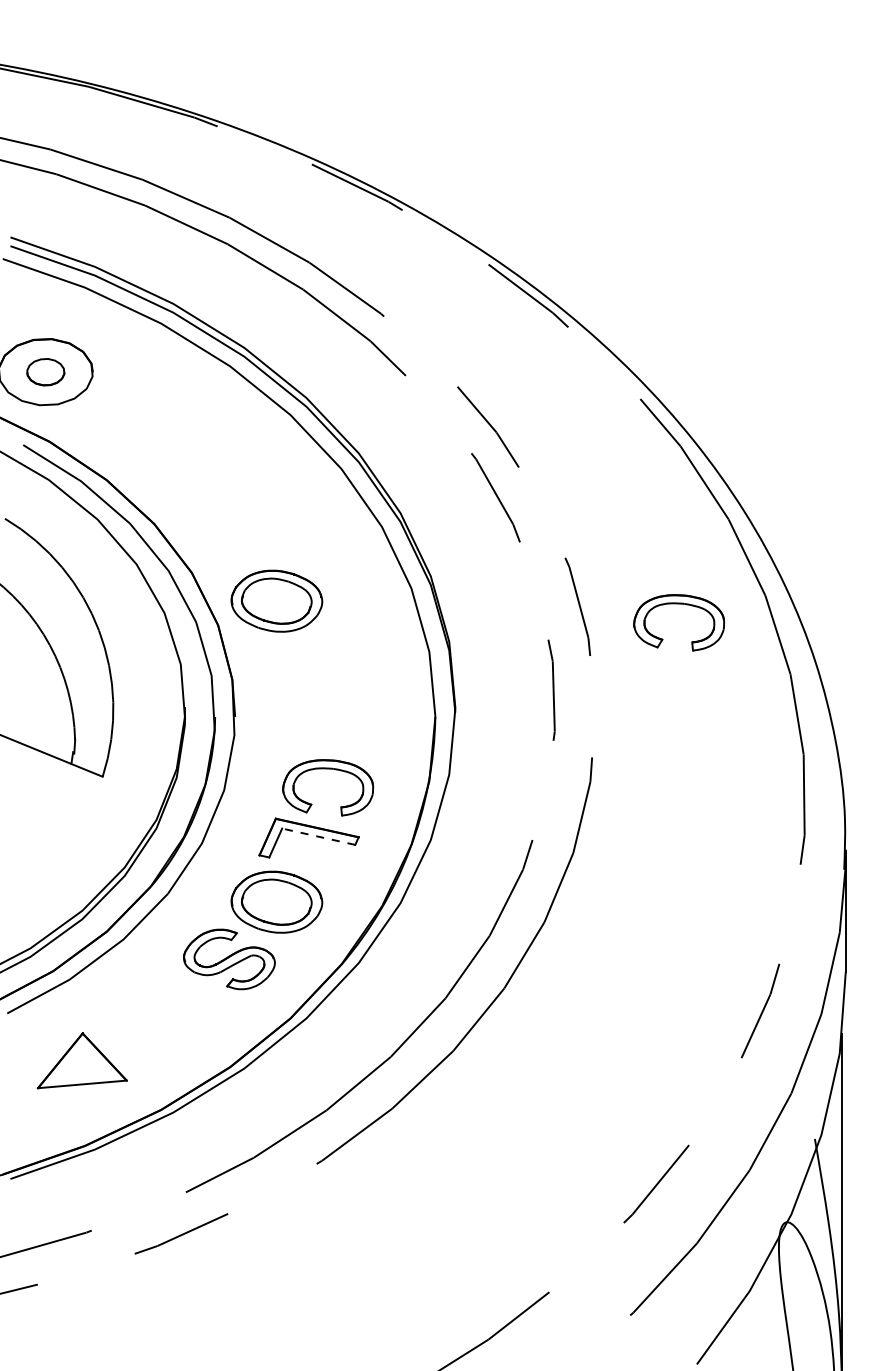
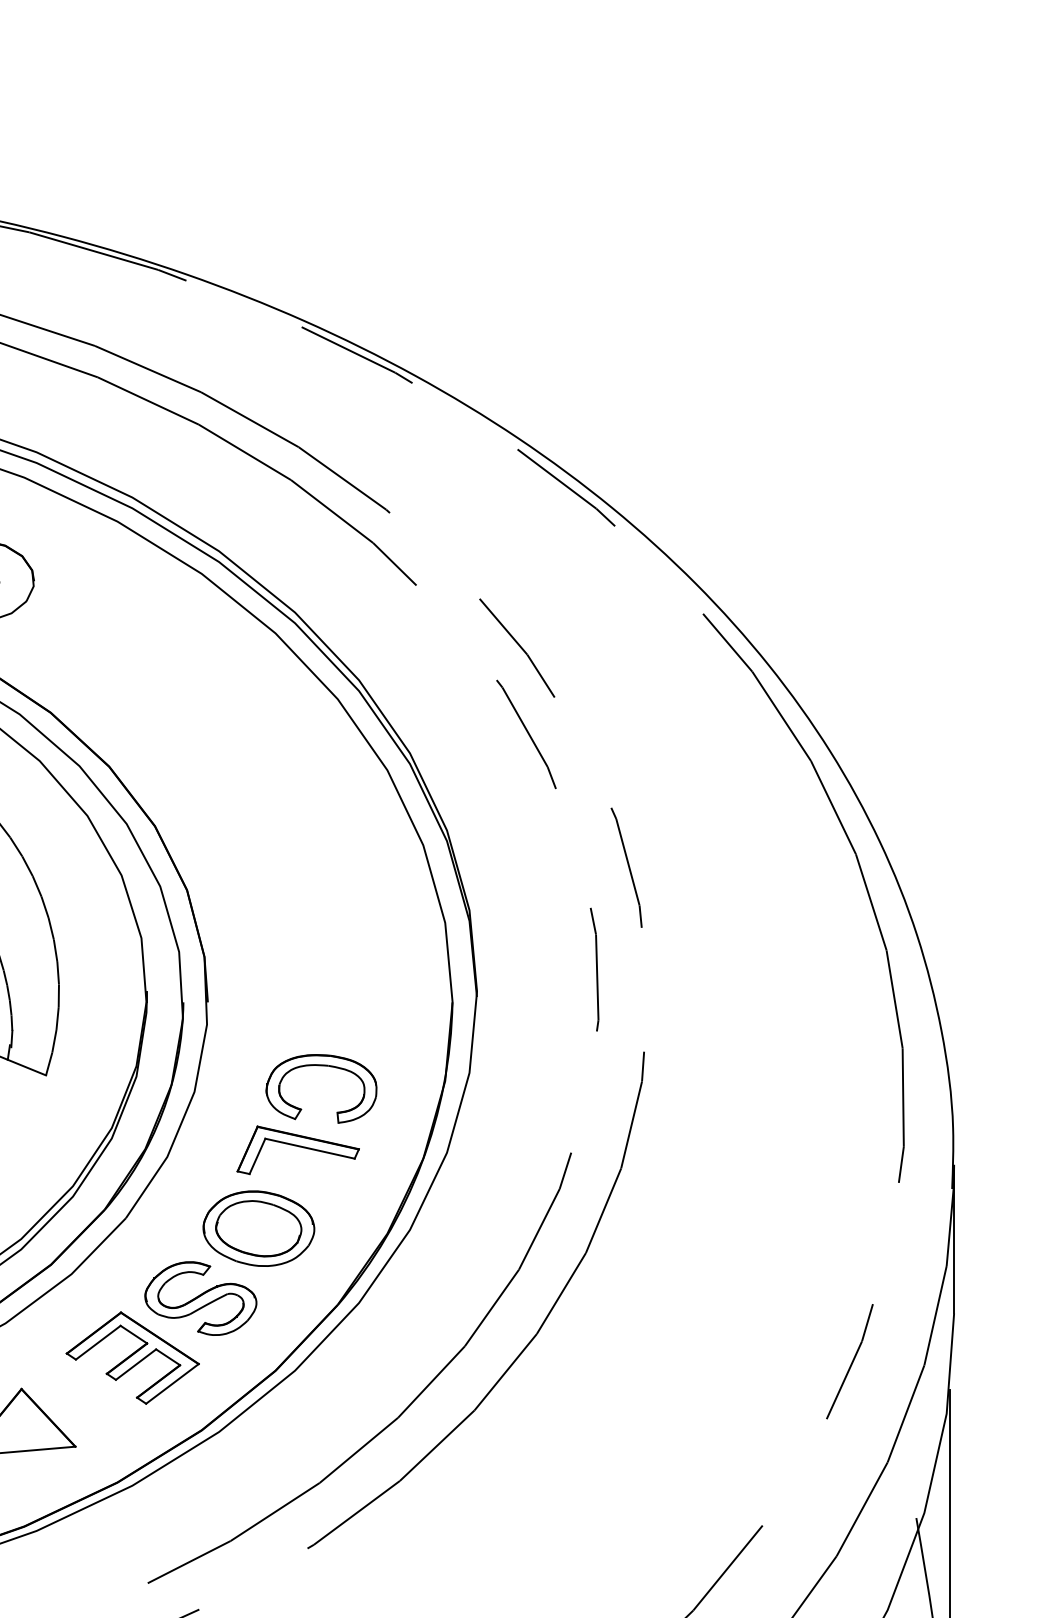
part: (276, 600) -> (258, 860), removed
part: (678, 604) -> (749, 864), removed
line: (318, 836) -> (309, 1148), dashed -> solid
part: (173, 1007) -> (132, 1357), added

